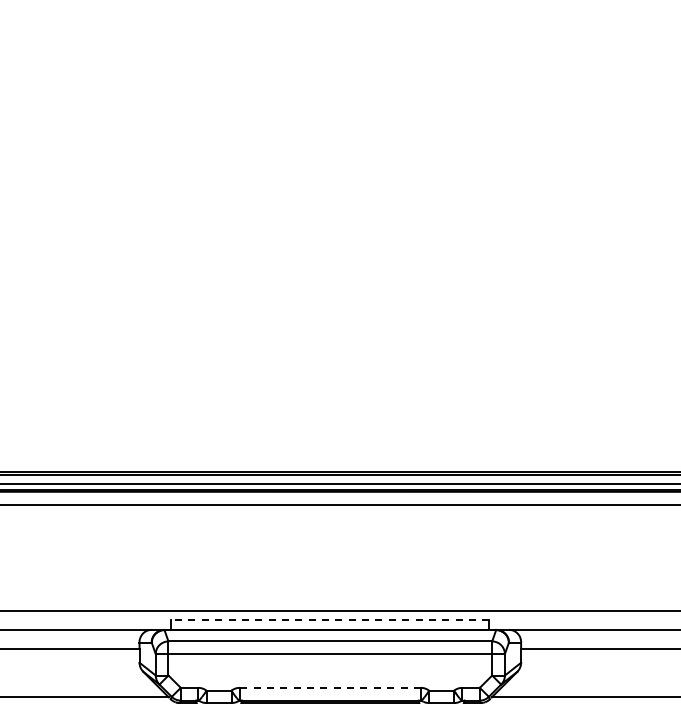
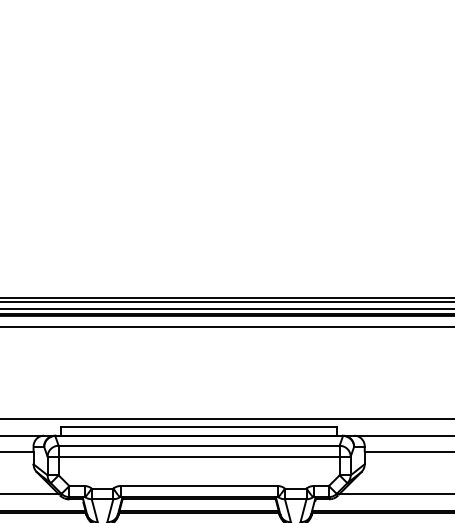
line: (329, 620) -> (198, 427), dashed -> solid
line: (330, 687) -> (199, 485), dashed -> solid

